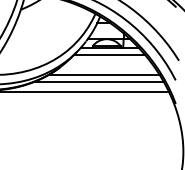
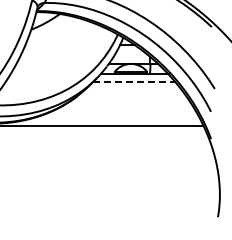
line: (109, 55) -> (134, 82), solid -> dashed
line: (104, 75) -> (128, 105), removed
line: (99, 81) -> (122, 113), removed

